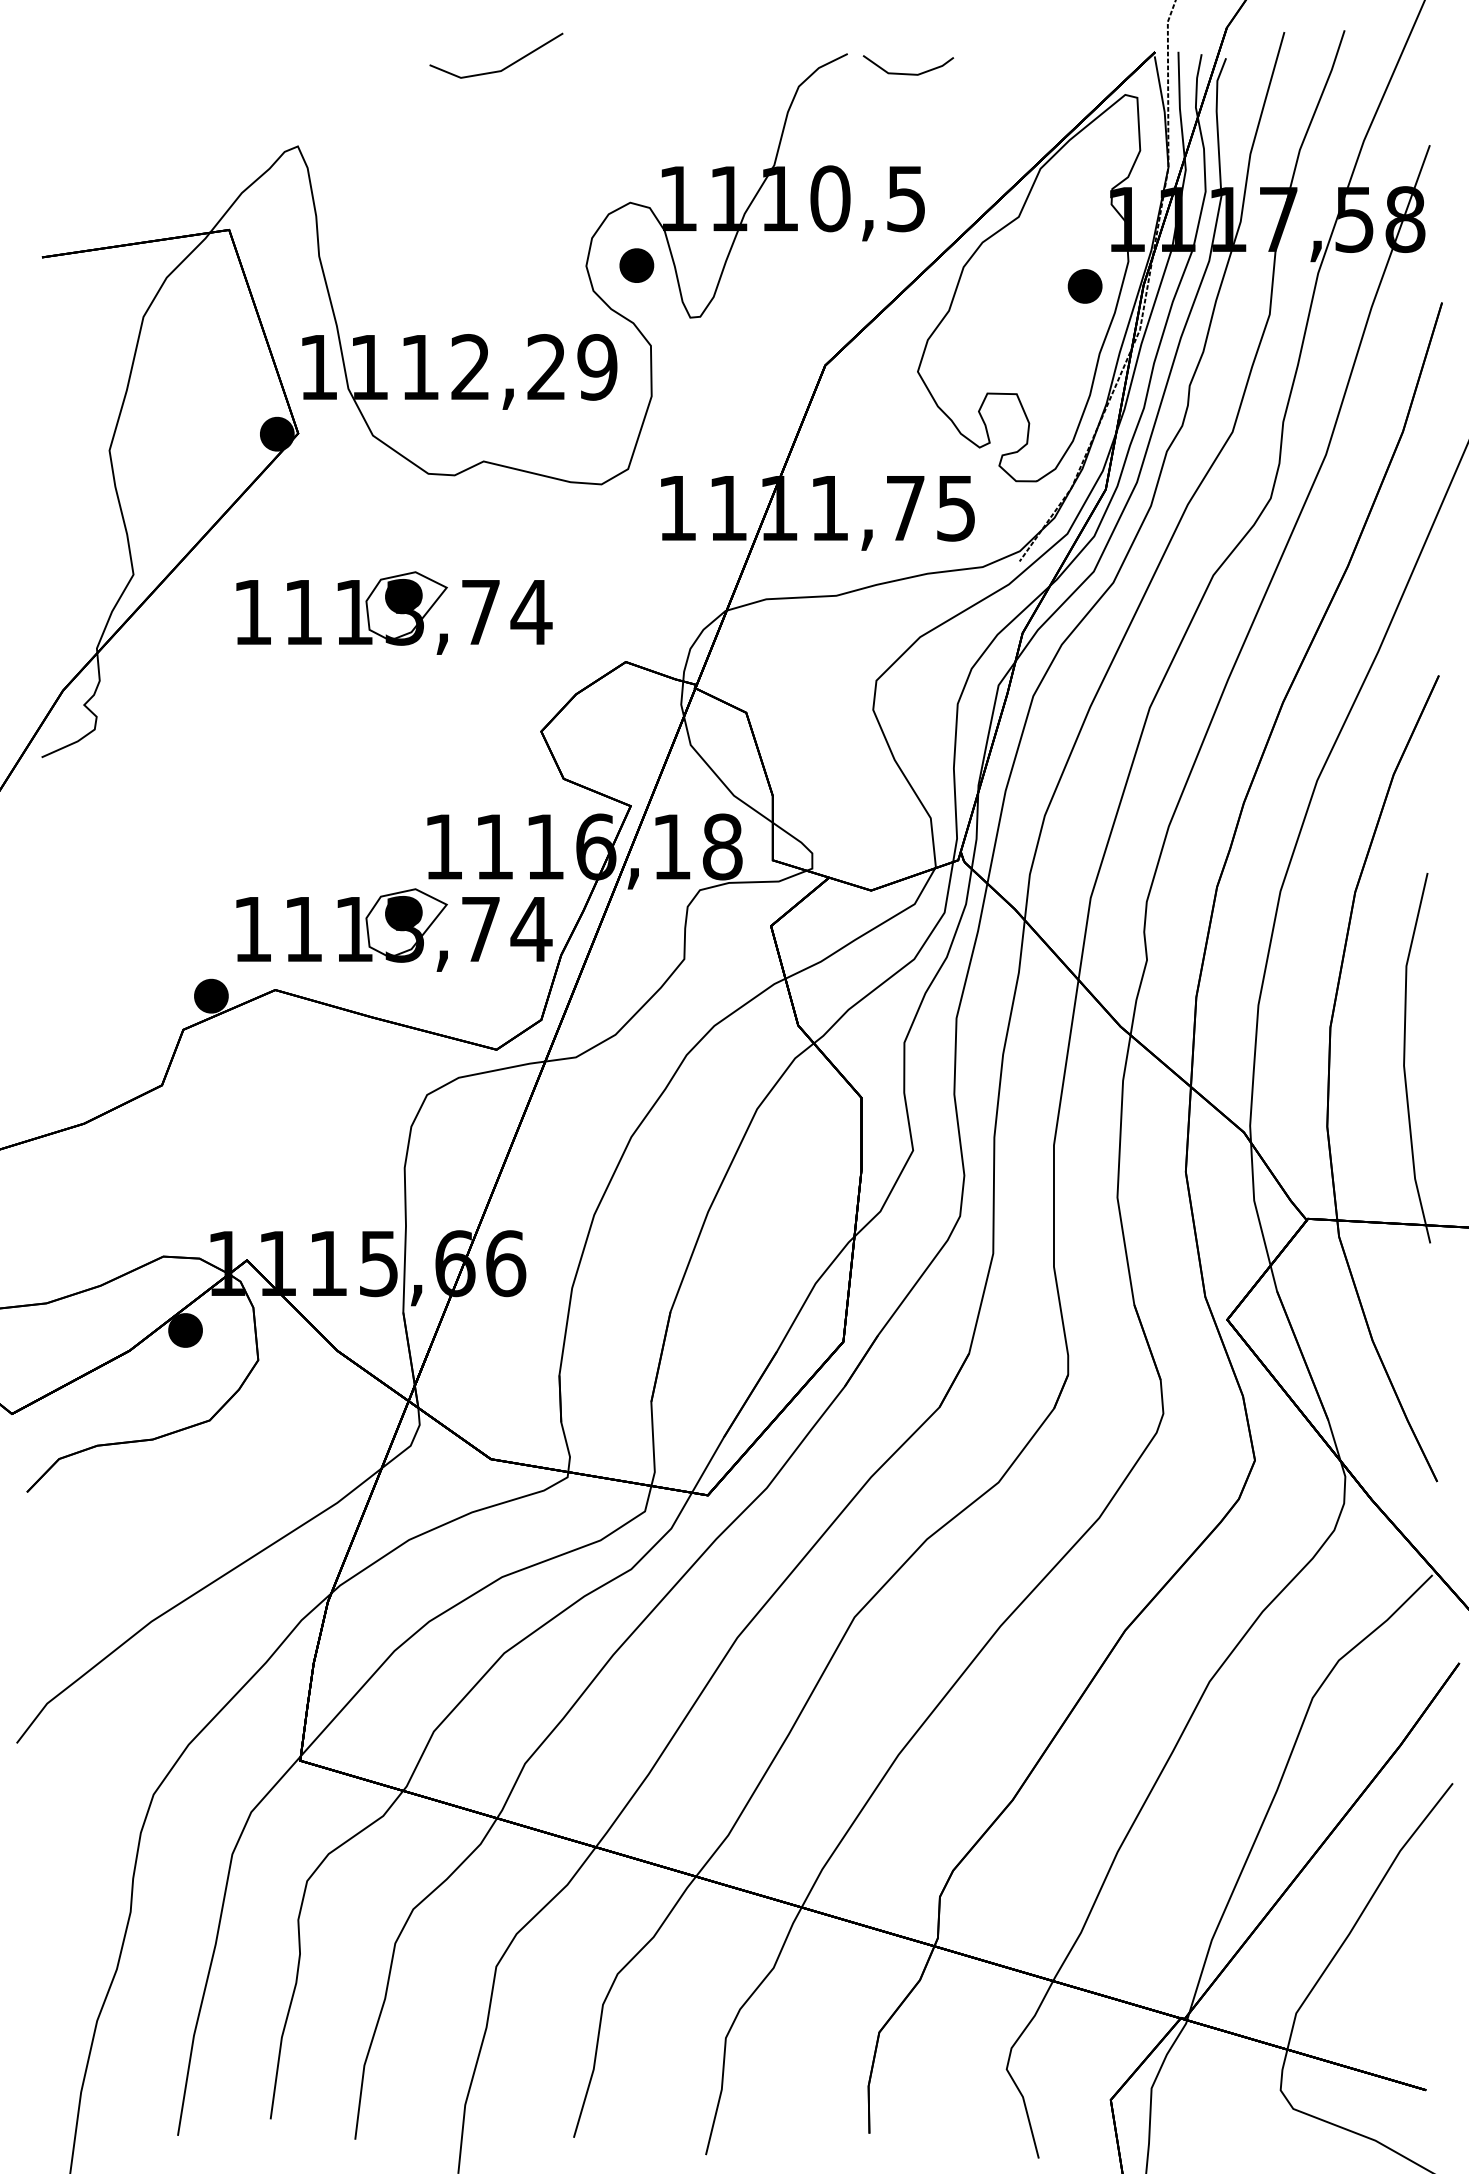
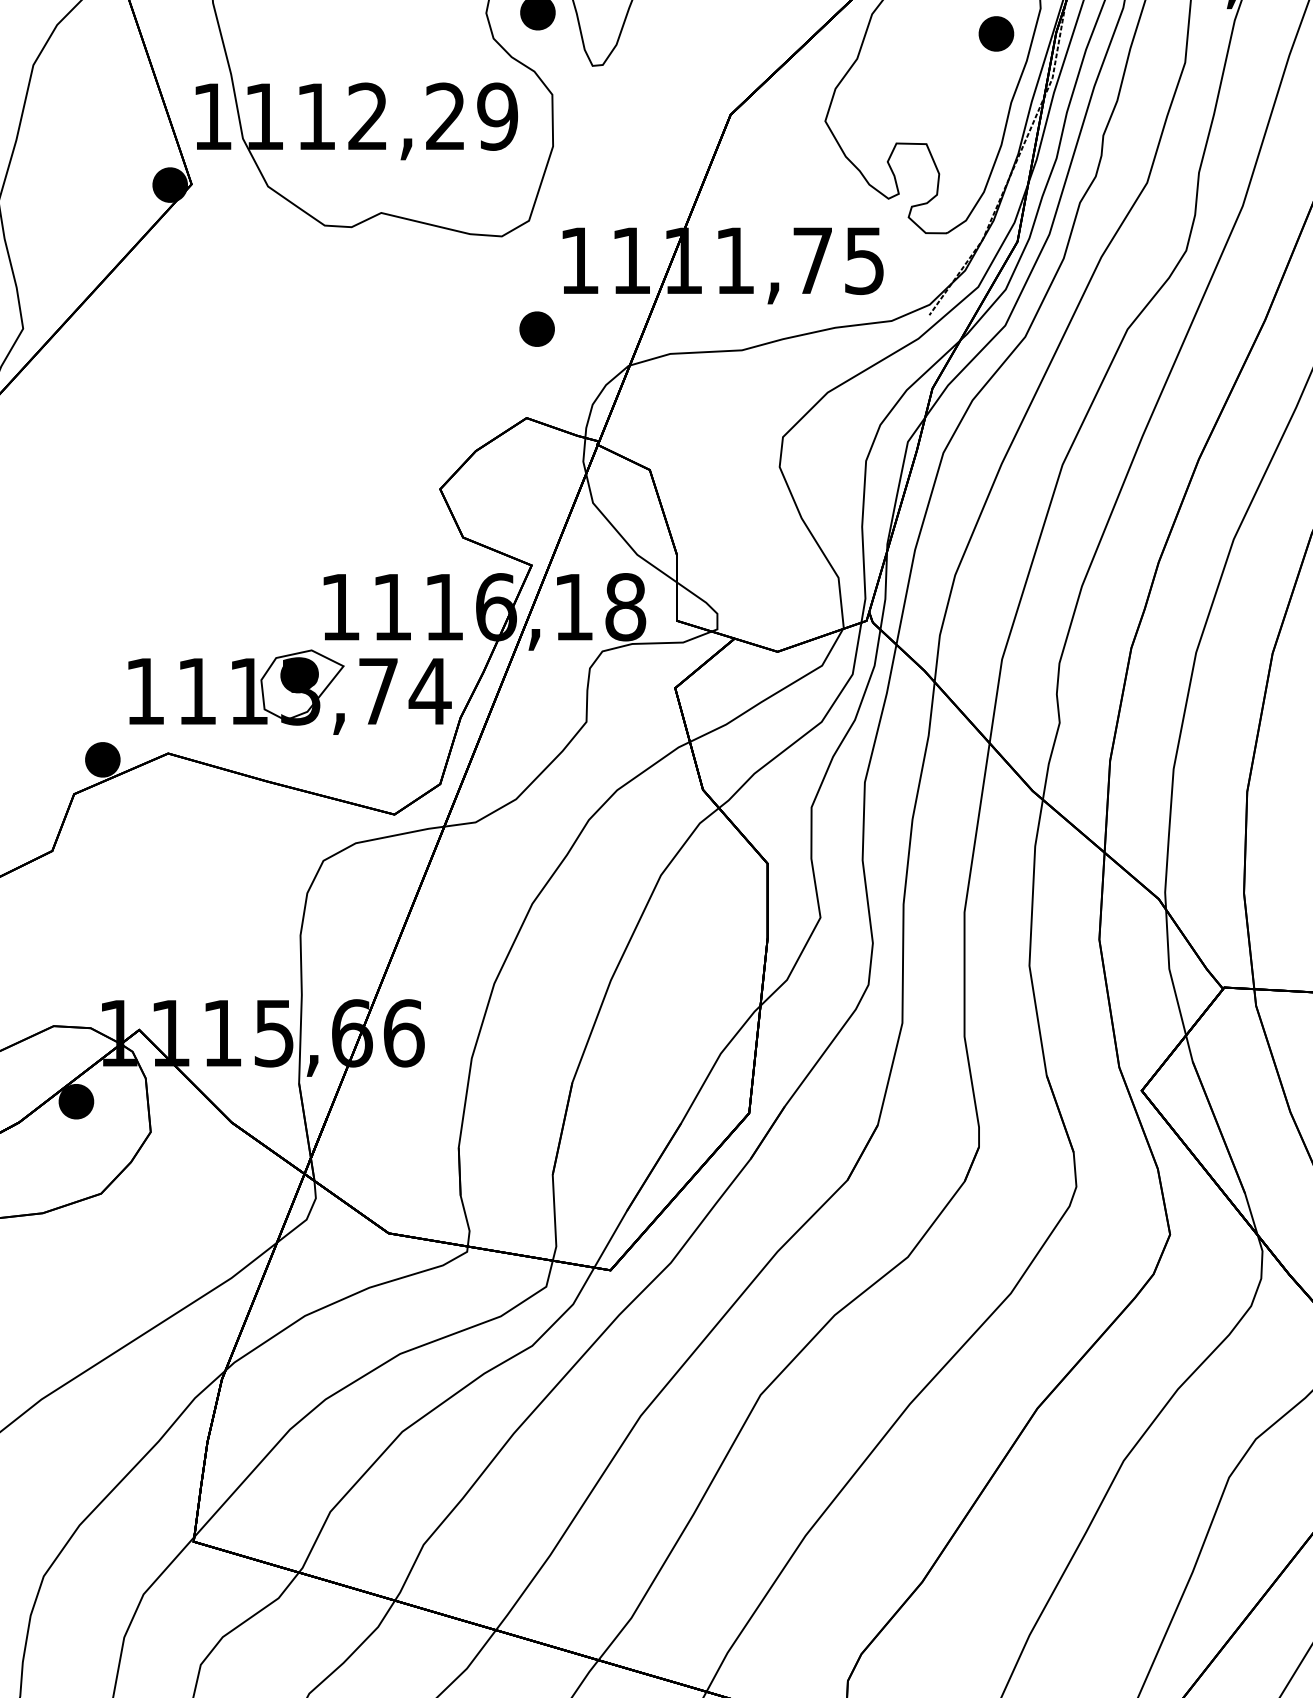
part: (635, 574) -> (536, 328), added
part: (394, 612) -> (290, 367), removed

